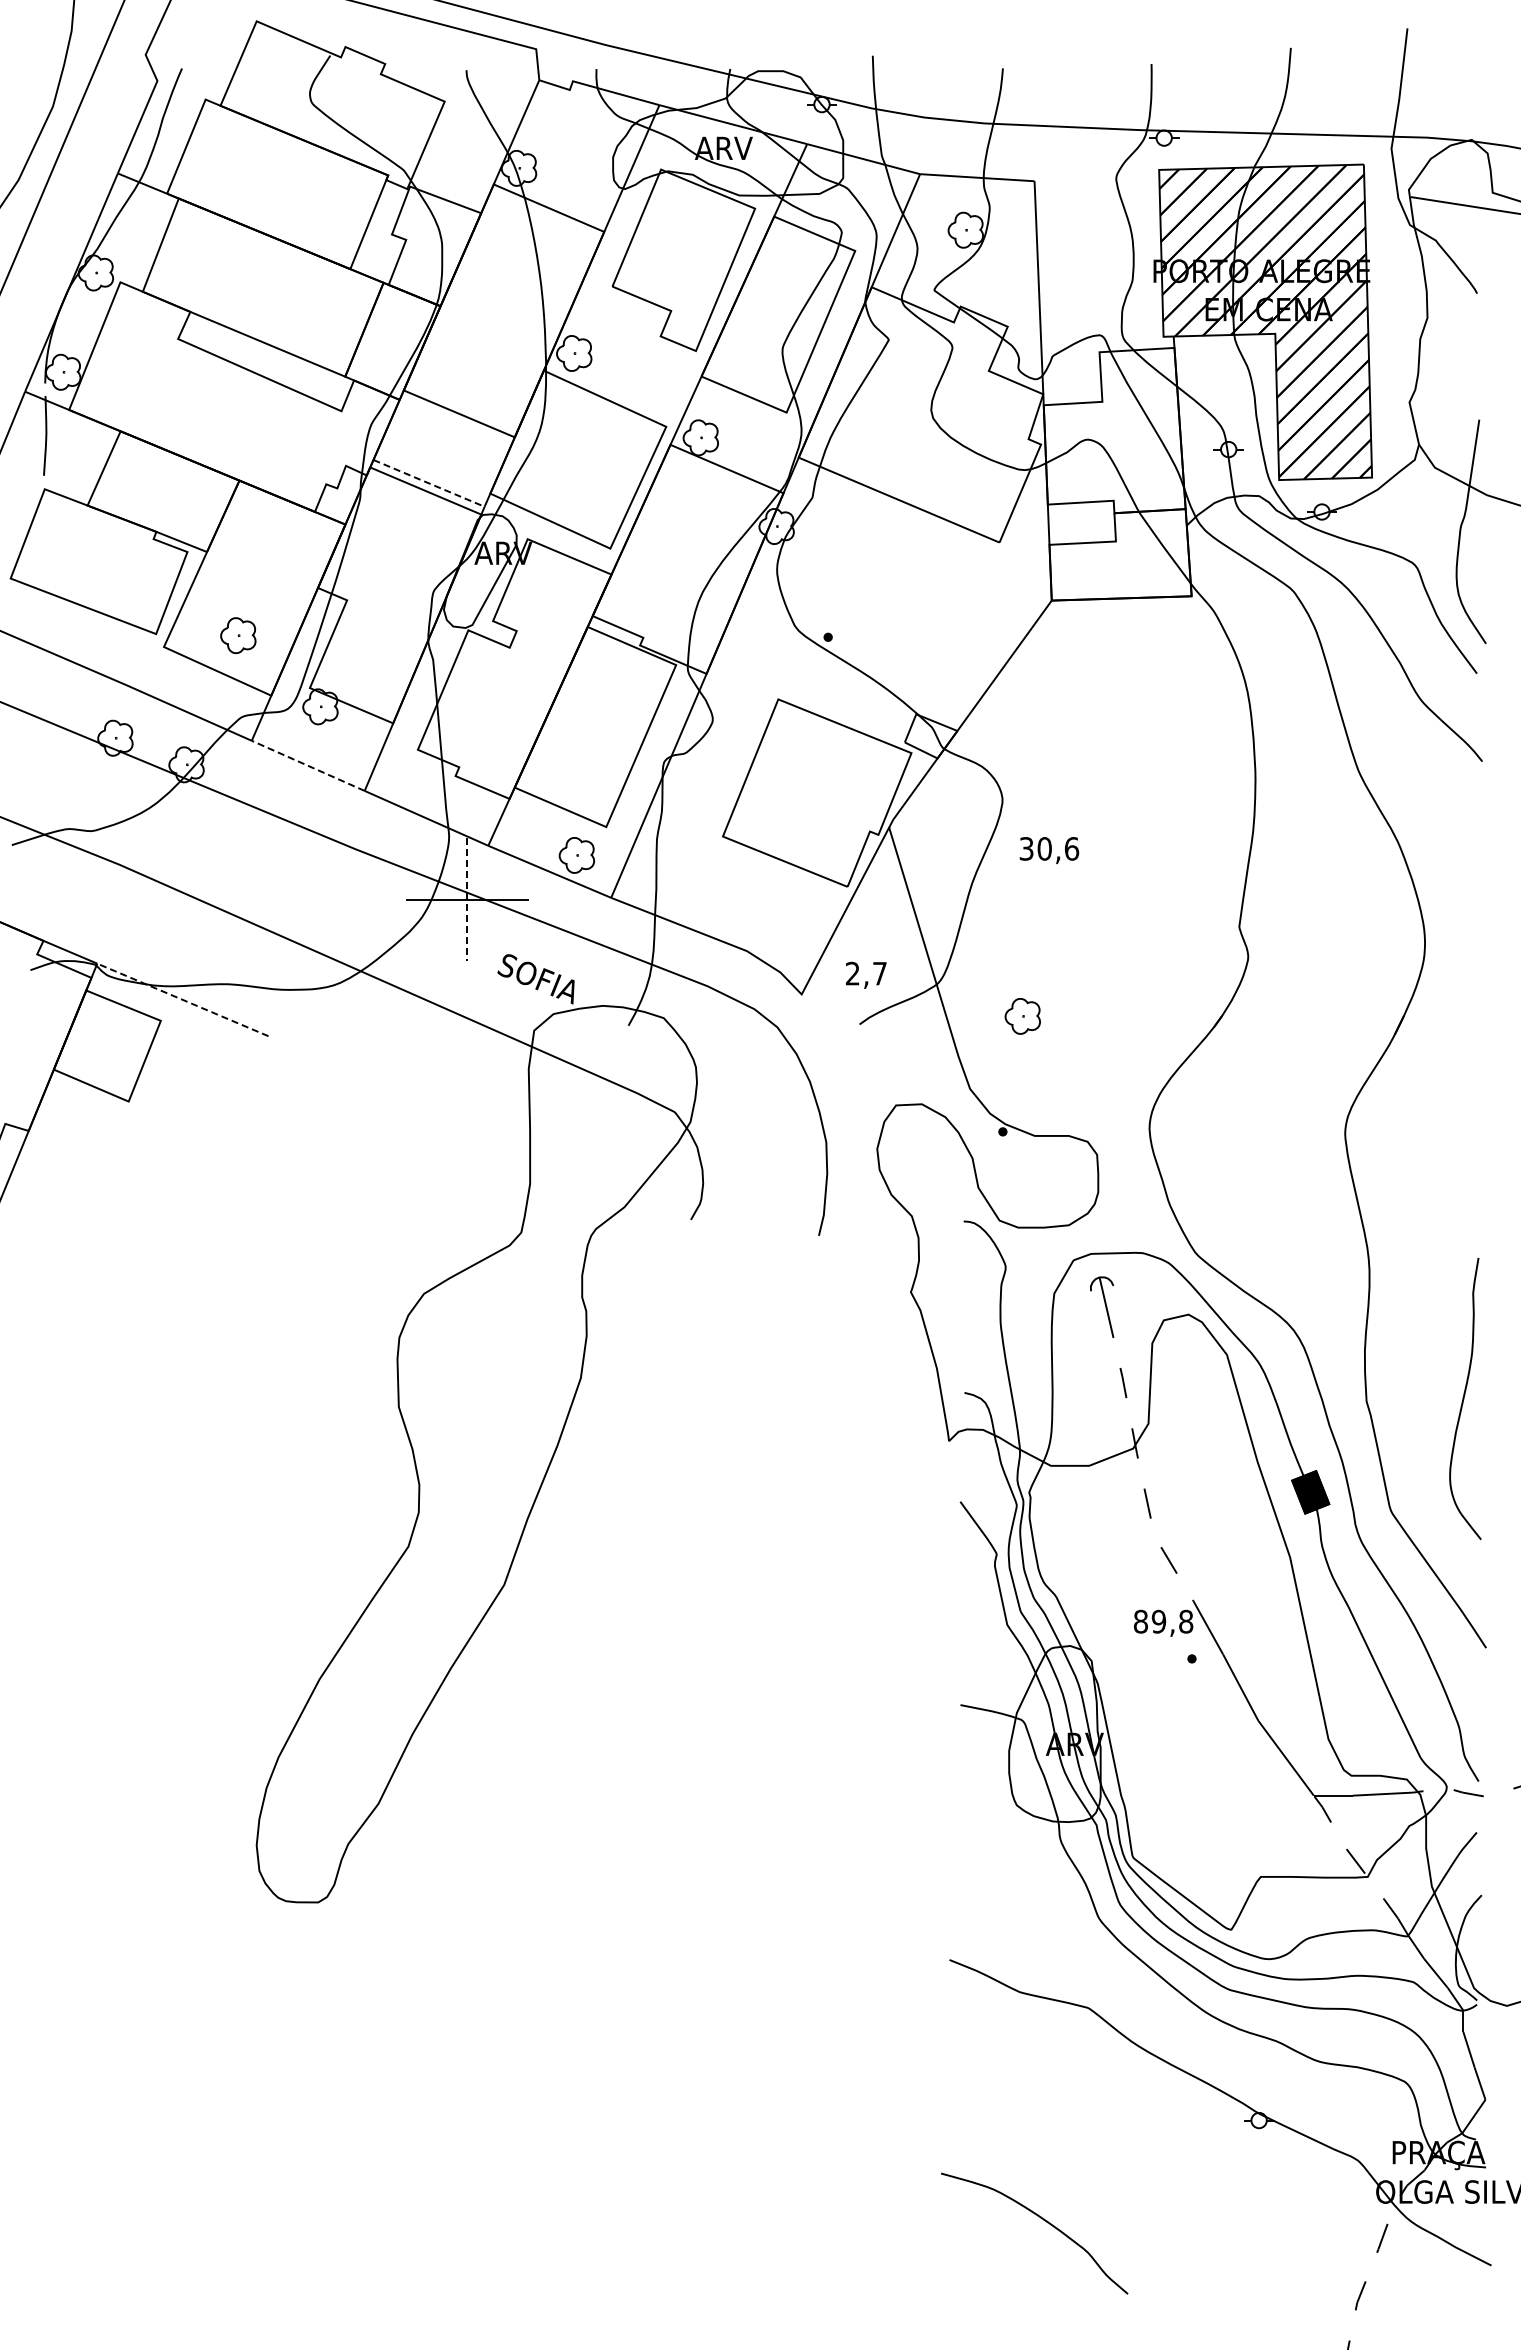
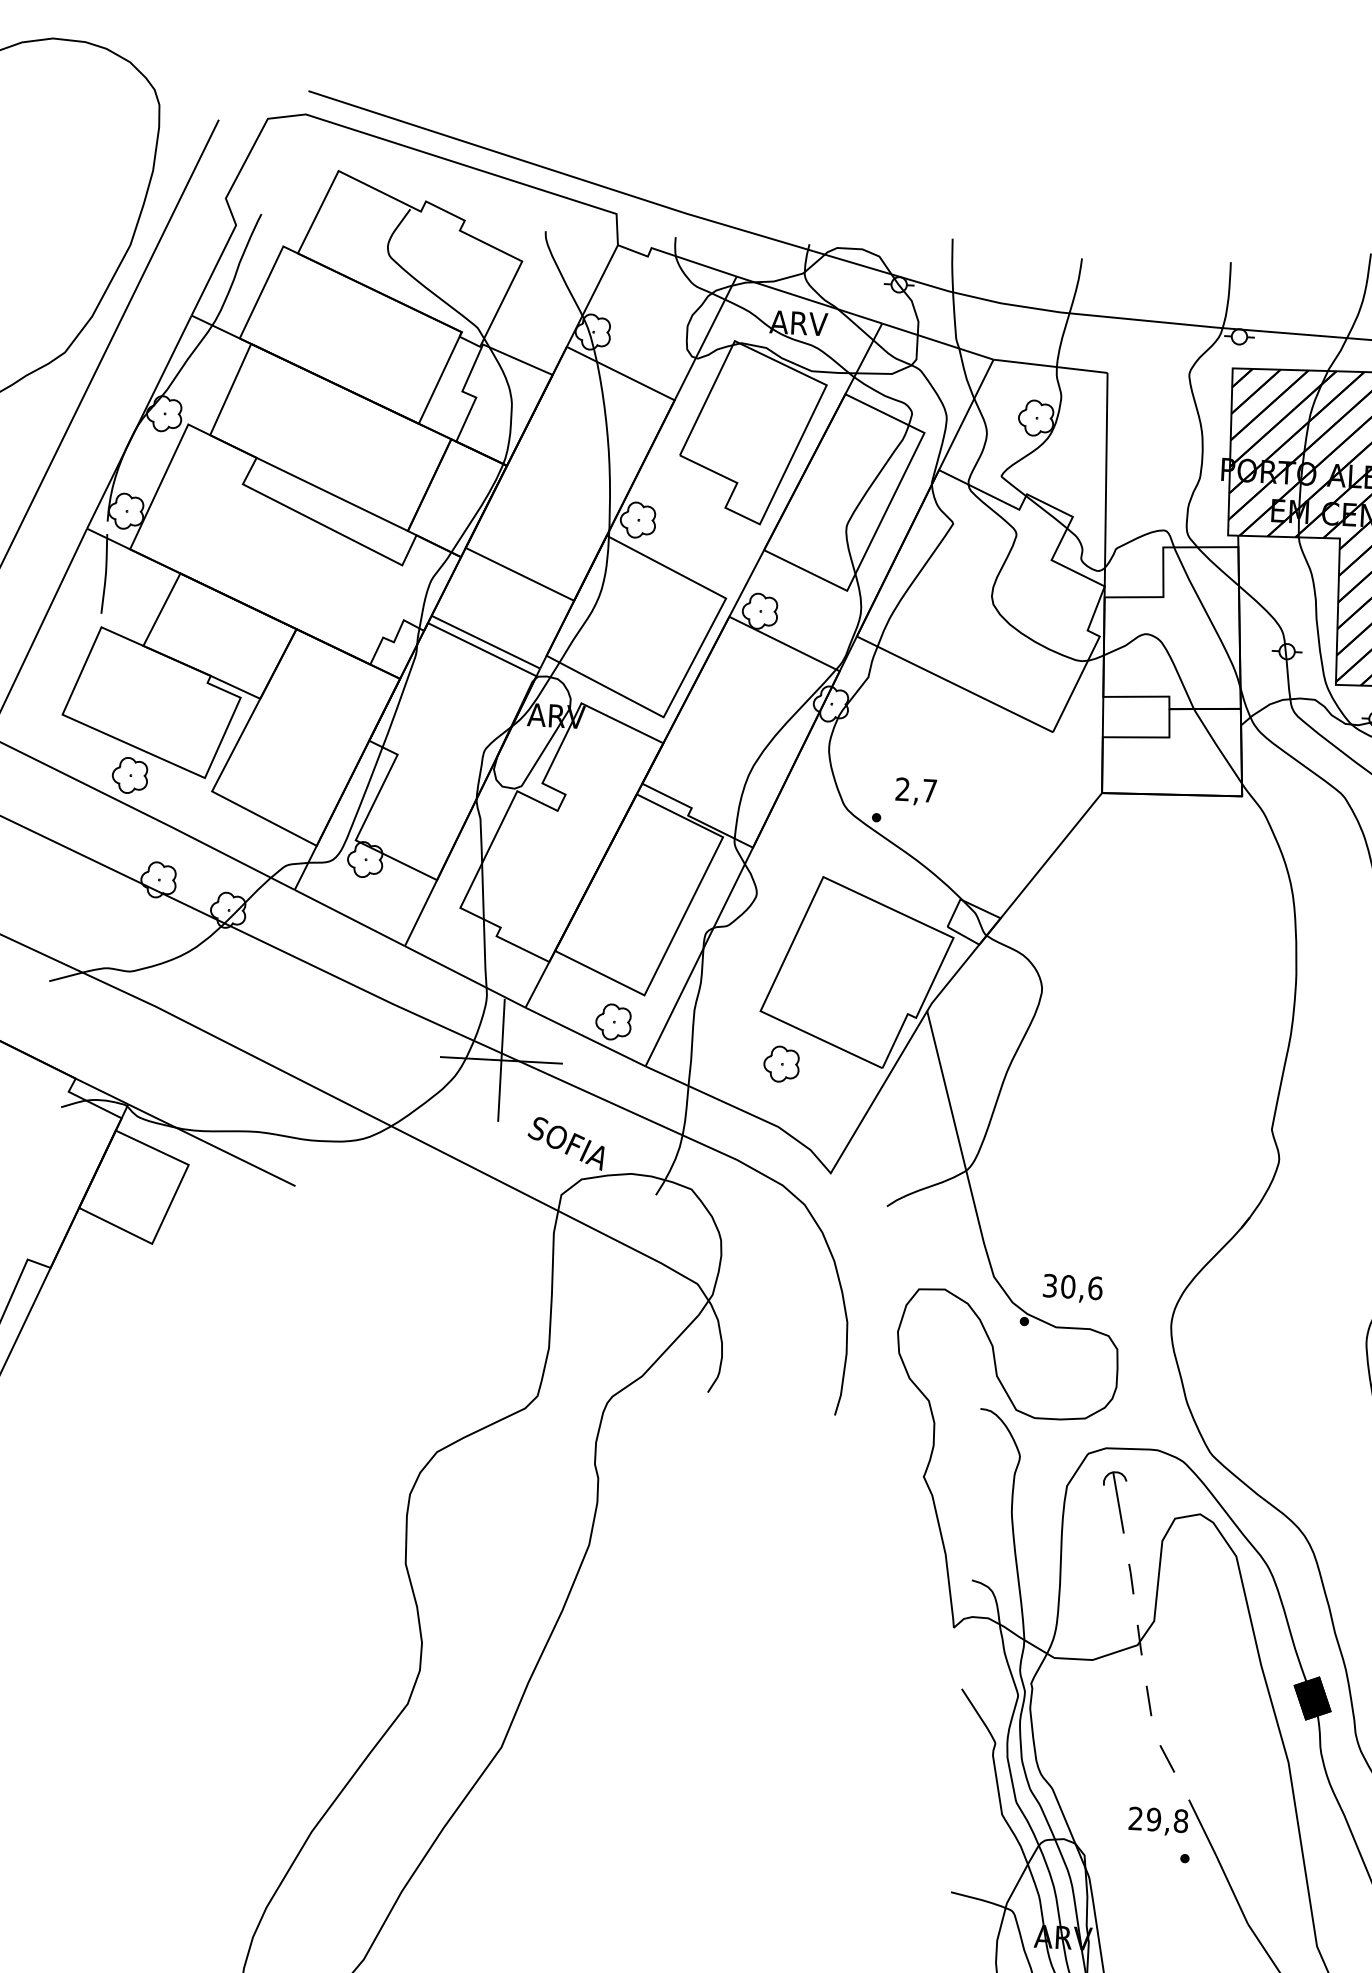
line: (429, 483) -> (486, 642), dashed -> solid
part: (238, 635) -> (130, 775), moved
line: (308, 765) -> (350, 917), dashed -> solid
text: (1049, 850) -> (1072, 1288), moved
line: (467, 899) -> (501, 1060), dashed -> solid
text: (866, 974) -> (916, 790), moved
line: (182, 999) -> (211, 1144), dashed -> solid
part: (1022, 1016) -> (781, 1064), moved
text: (1140, 1621) -> (1135, 1818), 89,8 -> 29,8

